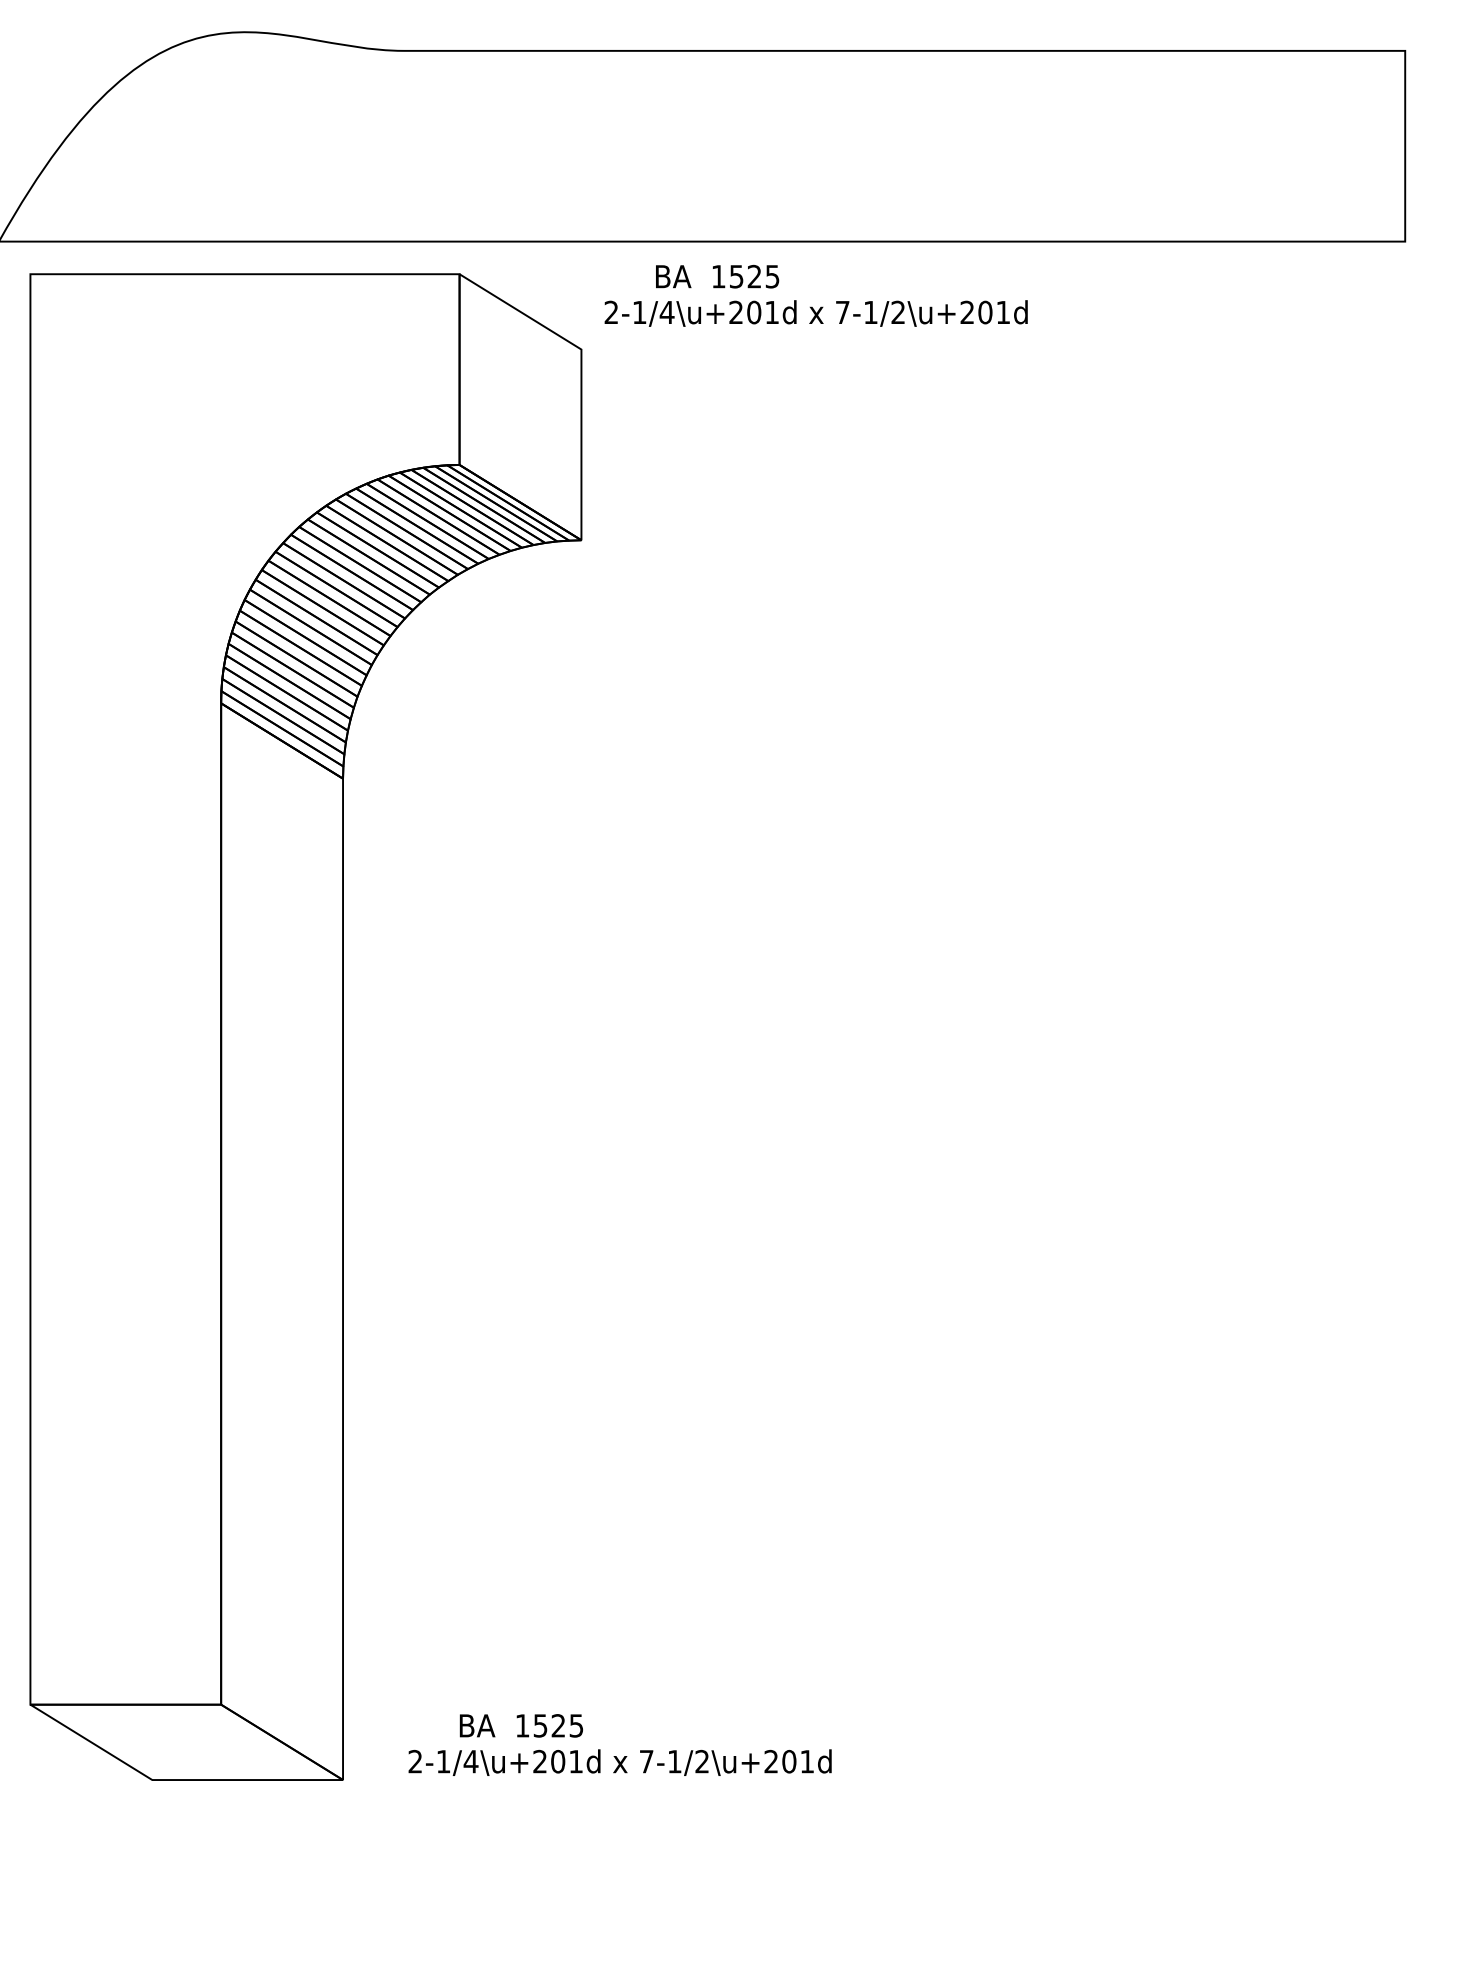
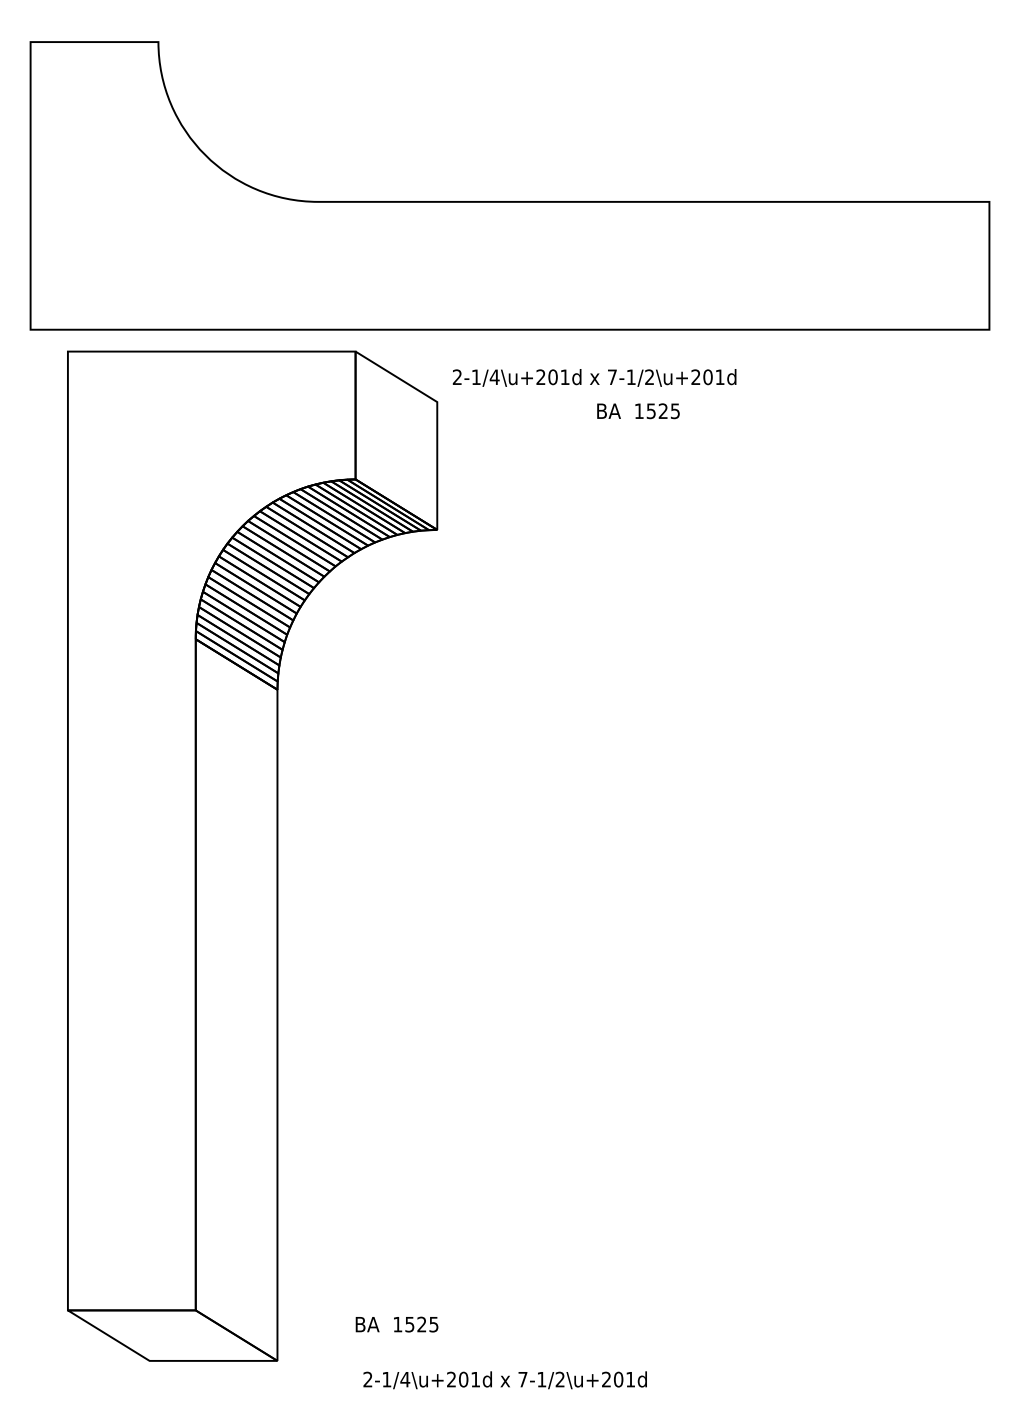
text: (717, 277) -> (638, 411), moved
text: (619, 1763) -> (504, 1380), moved

